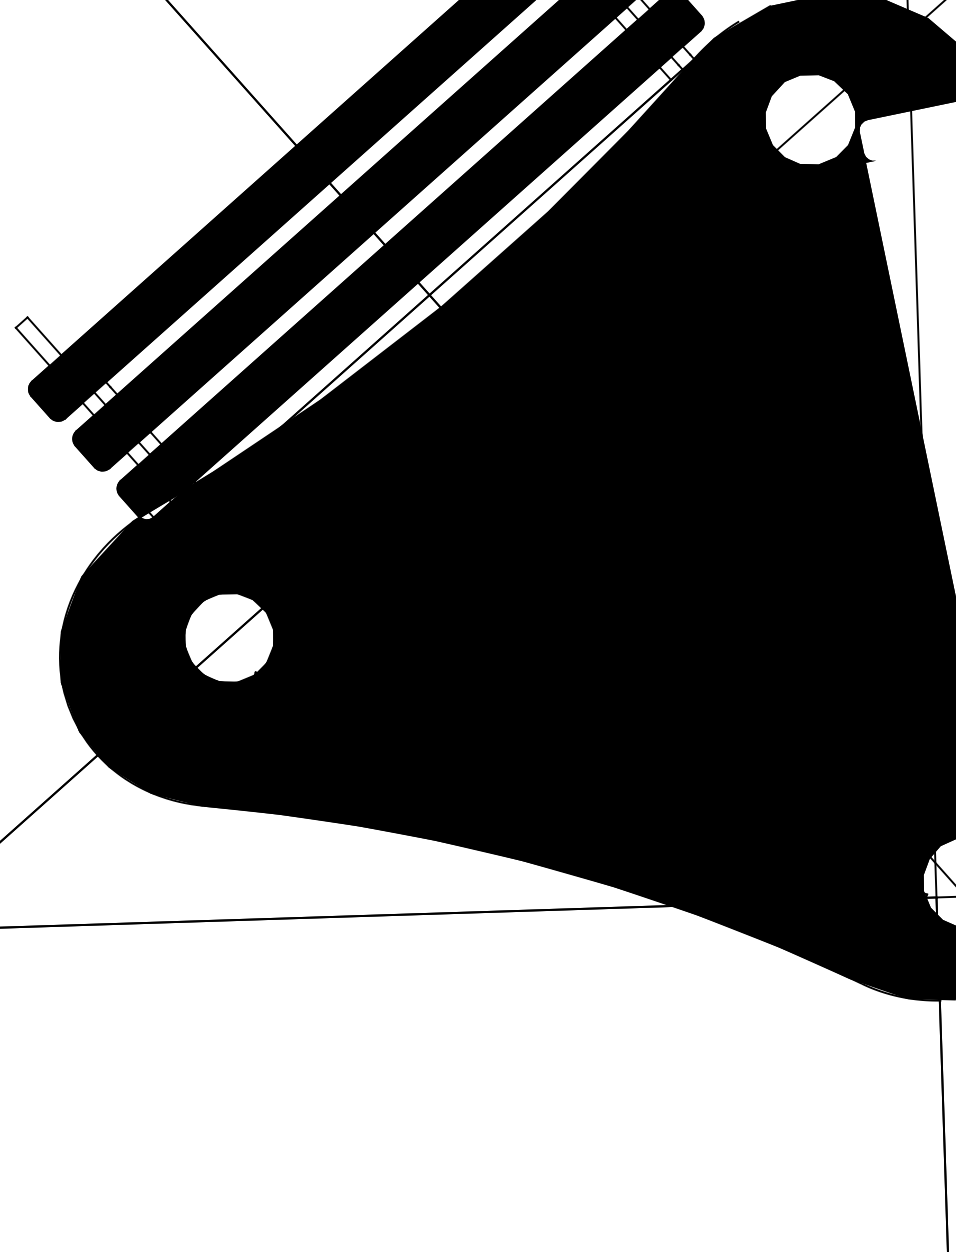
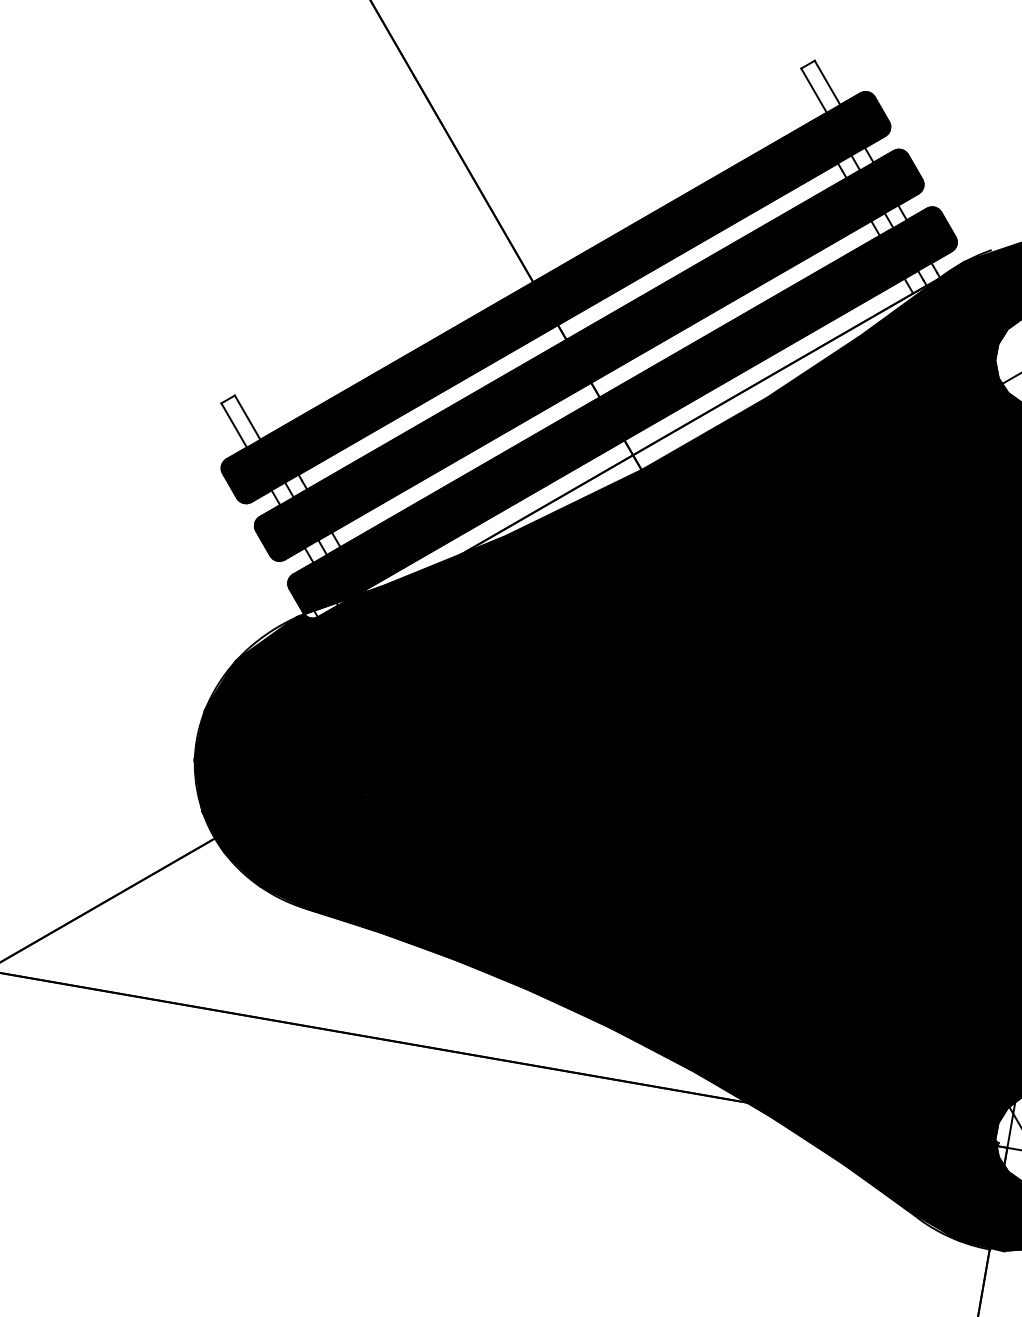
fill: (229, 637) -> (367, 749), added

